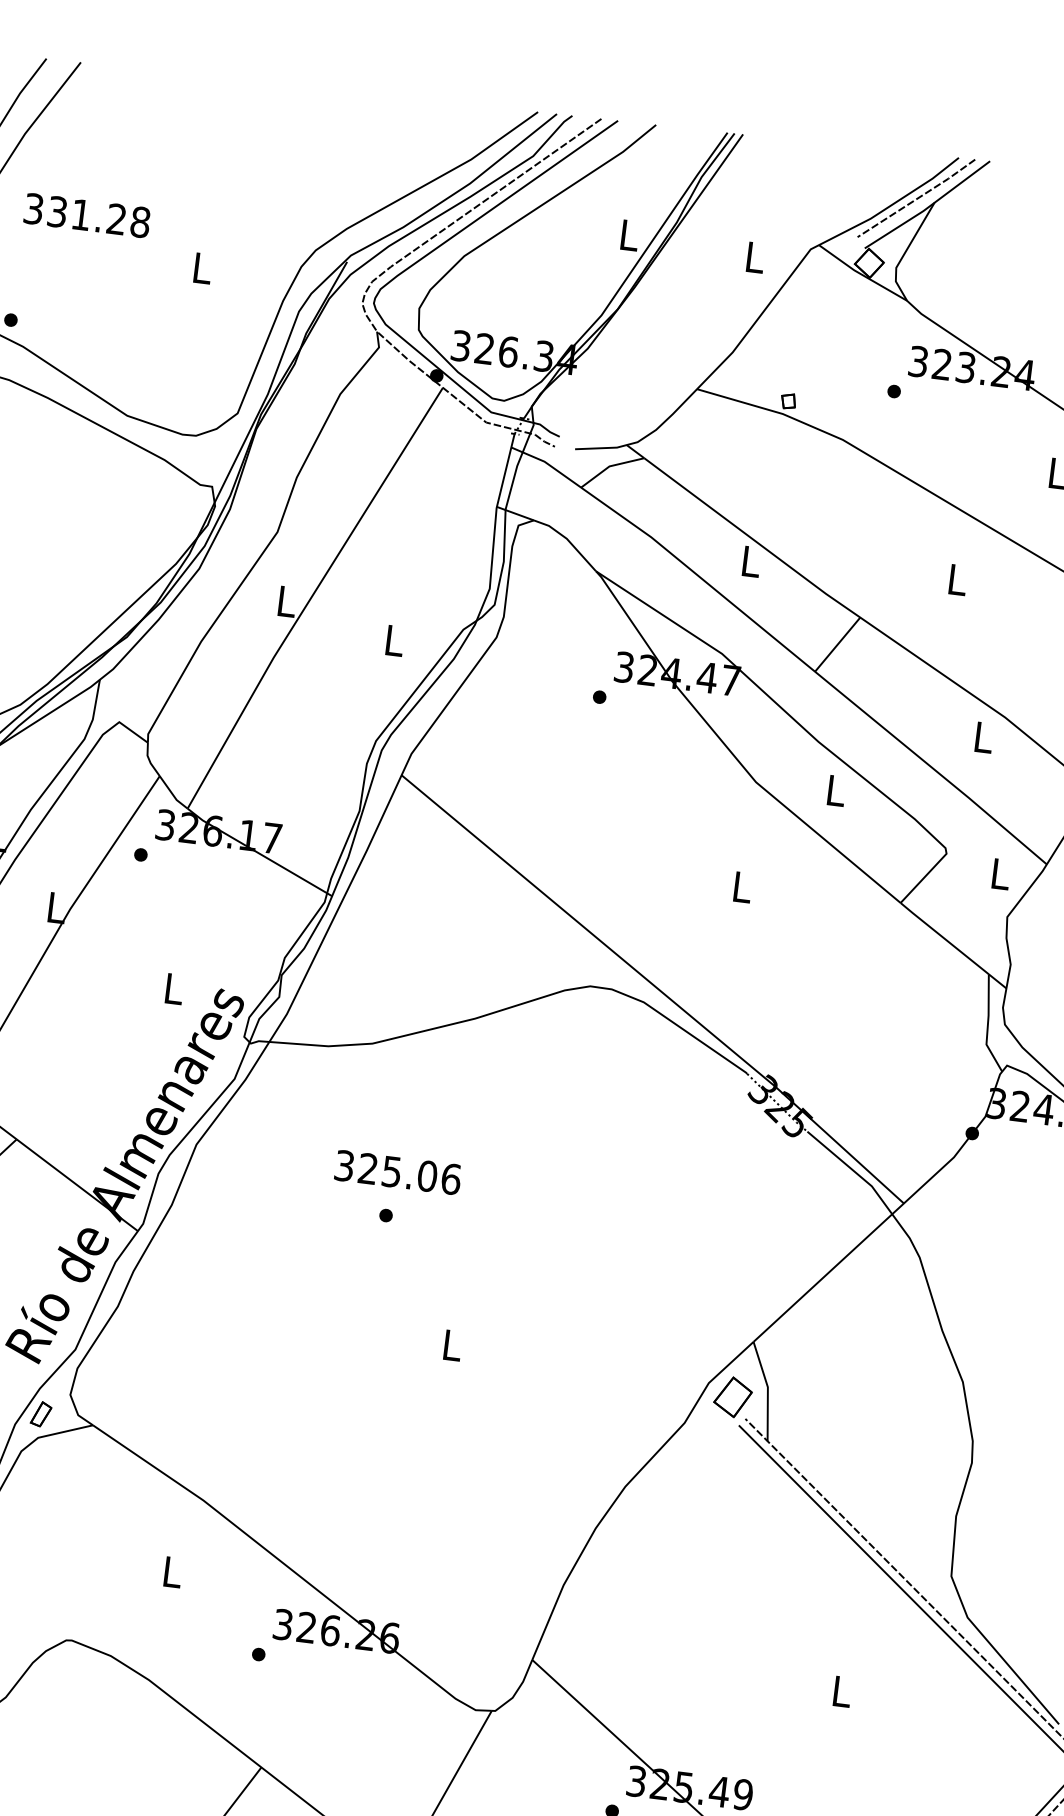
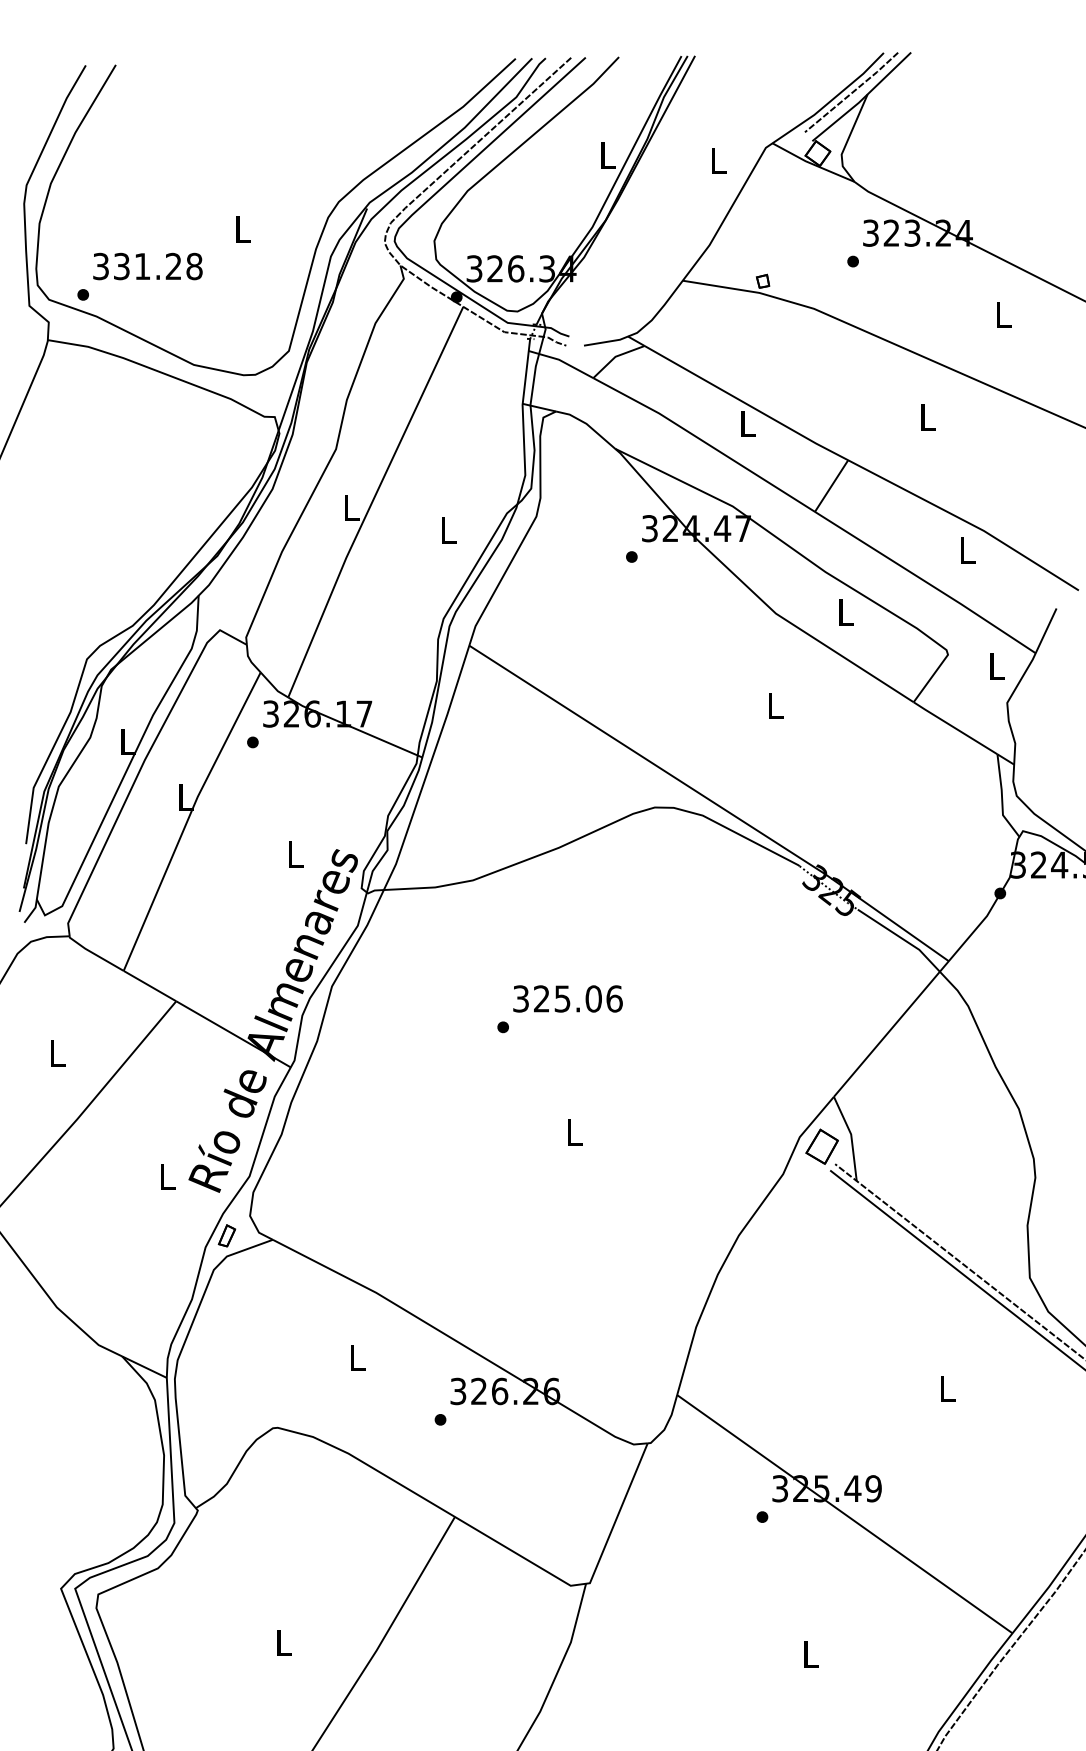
text: (86, 215) -> (147, 266), moved
text: (397, 1172) -> (567, 998), moved

